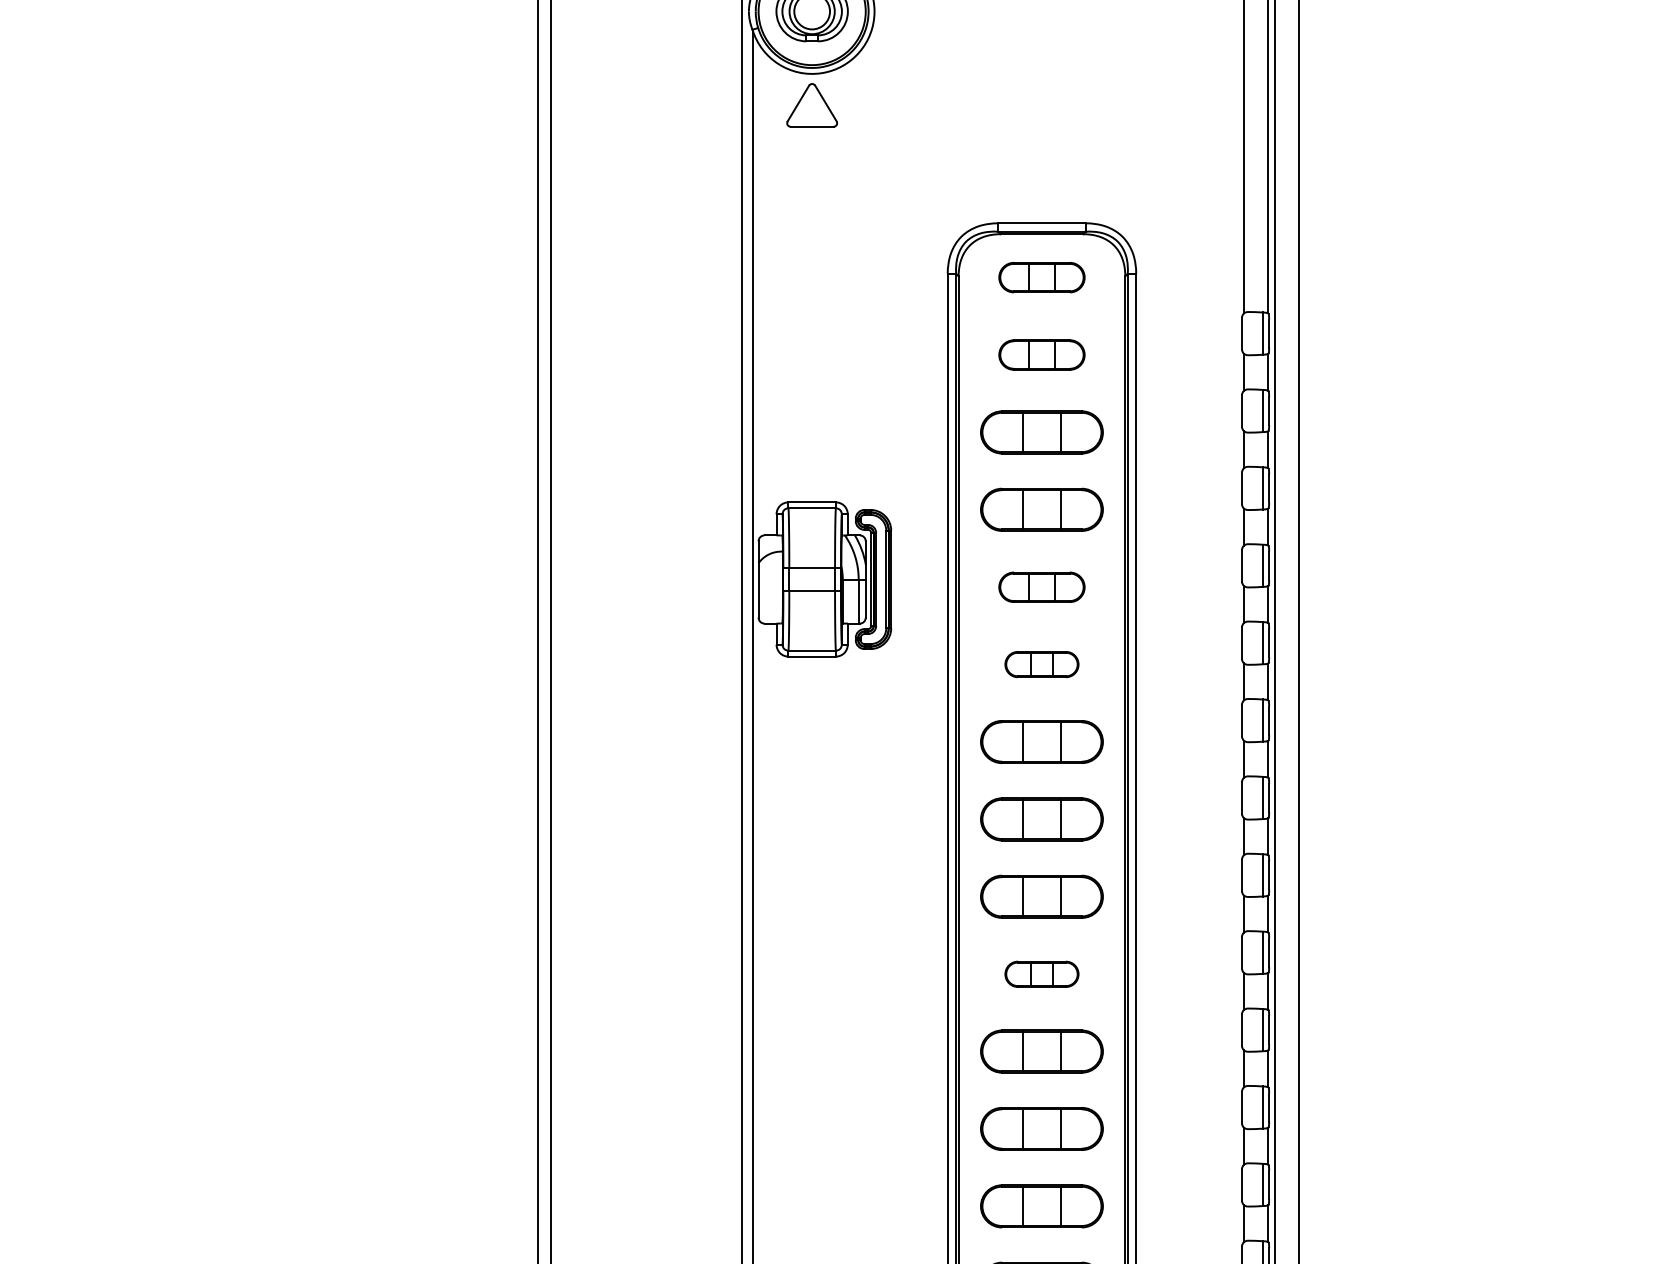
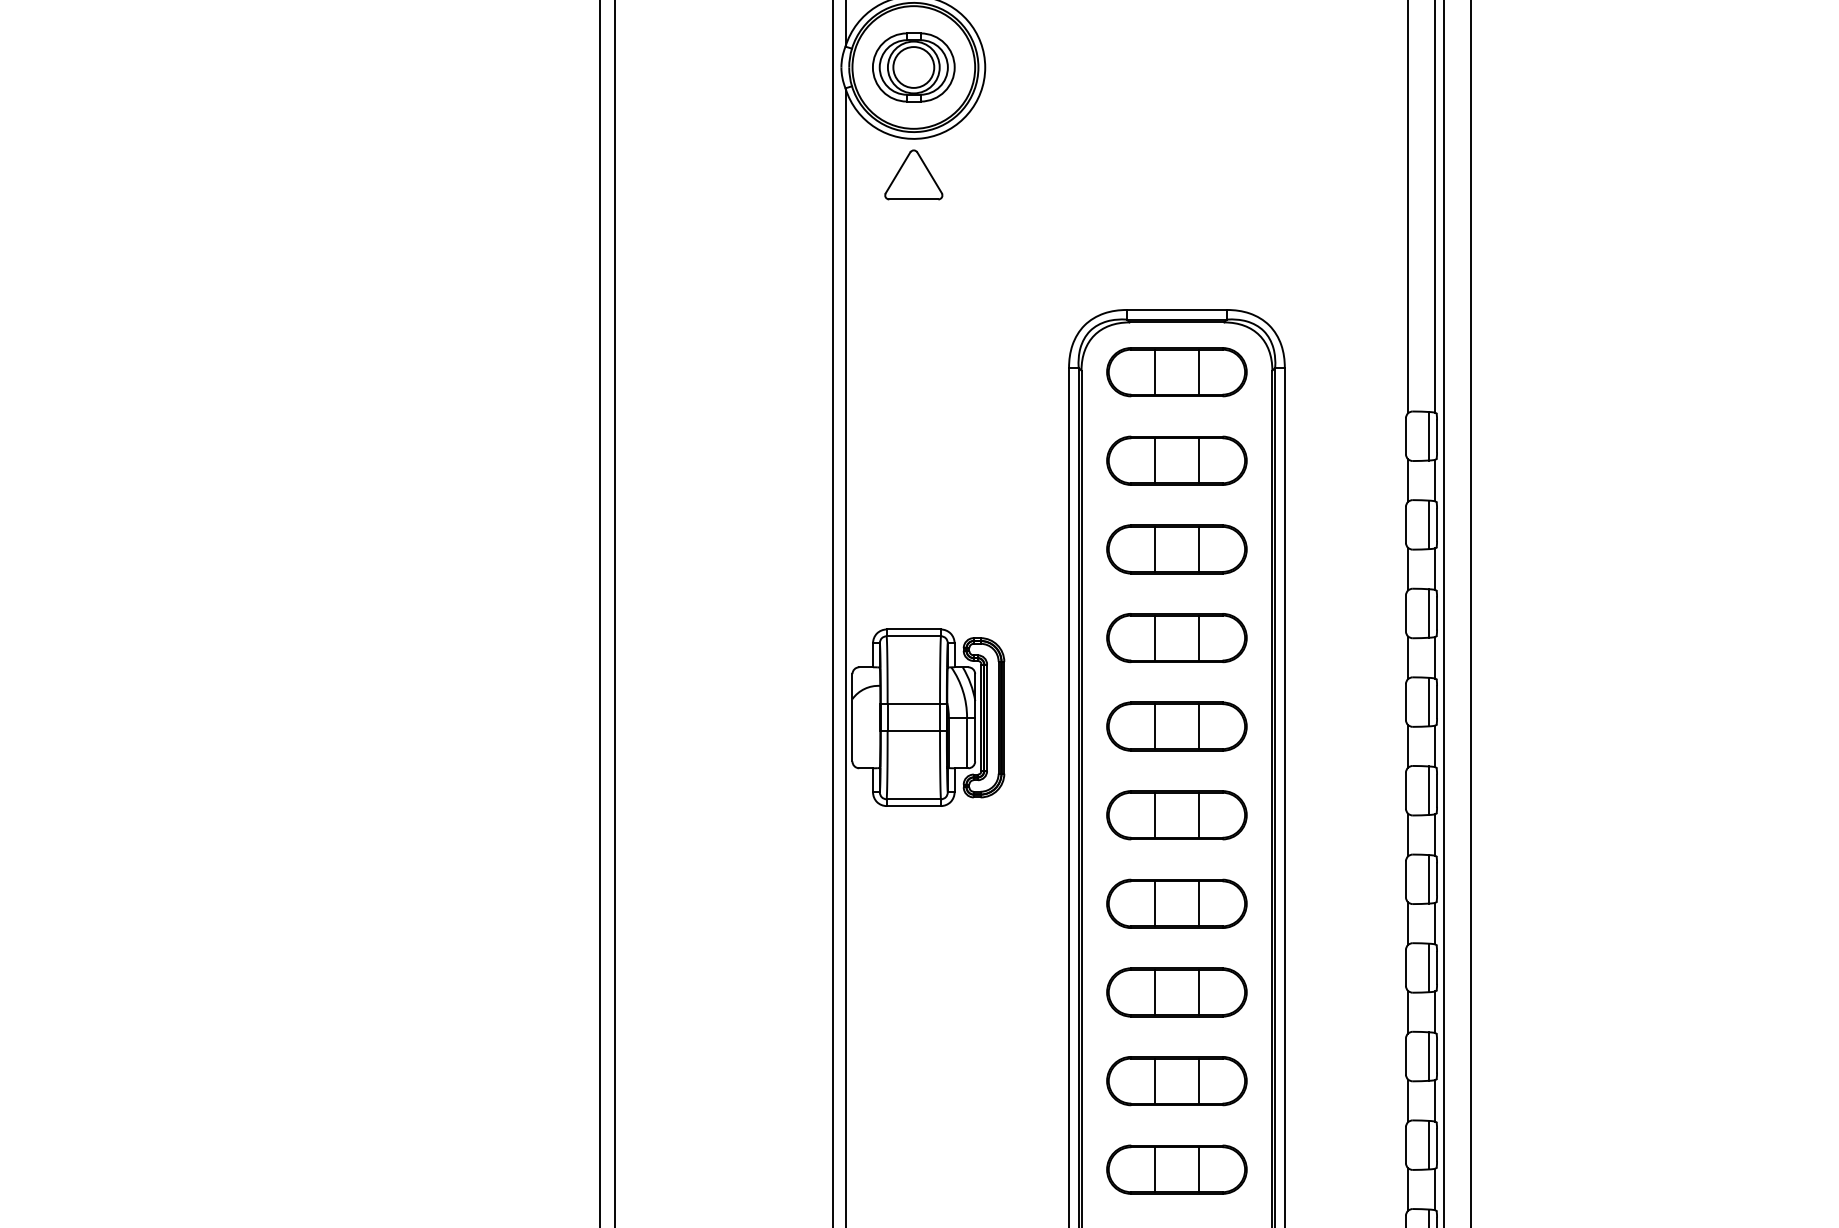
part: (1041, 277) -> (1176, 371), size x1.43
part: (1041, 354) -> (1176, 460), size x1.43
part: (1041, 587) -> (1176, 726), size x1.43
part: (1041, 664) -> (1176, 815), size x1.67
part: (1041, 974) -> (1176, 1170), size x1.67

